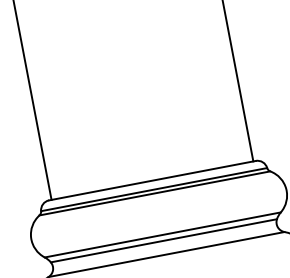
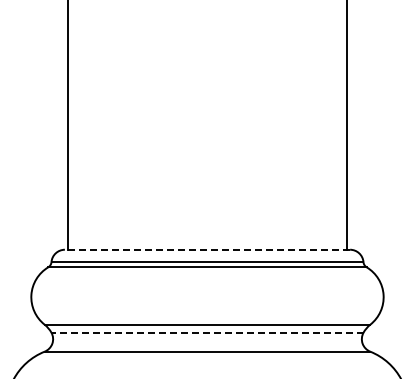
line: (152, 180) -> (207, 249), solid -> dashed
line: (163, 240) -> (207, 332), solid -> dashed

